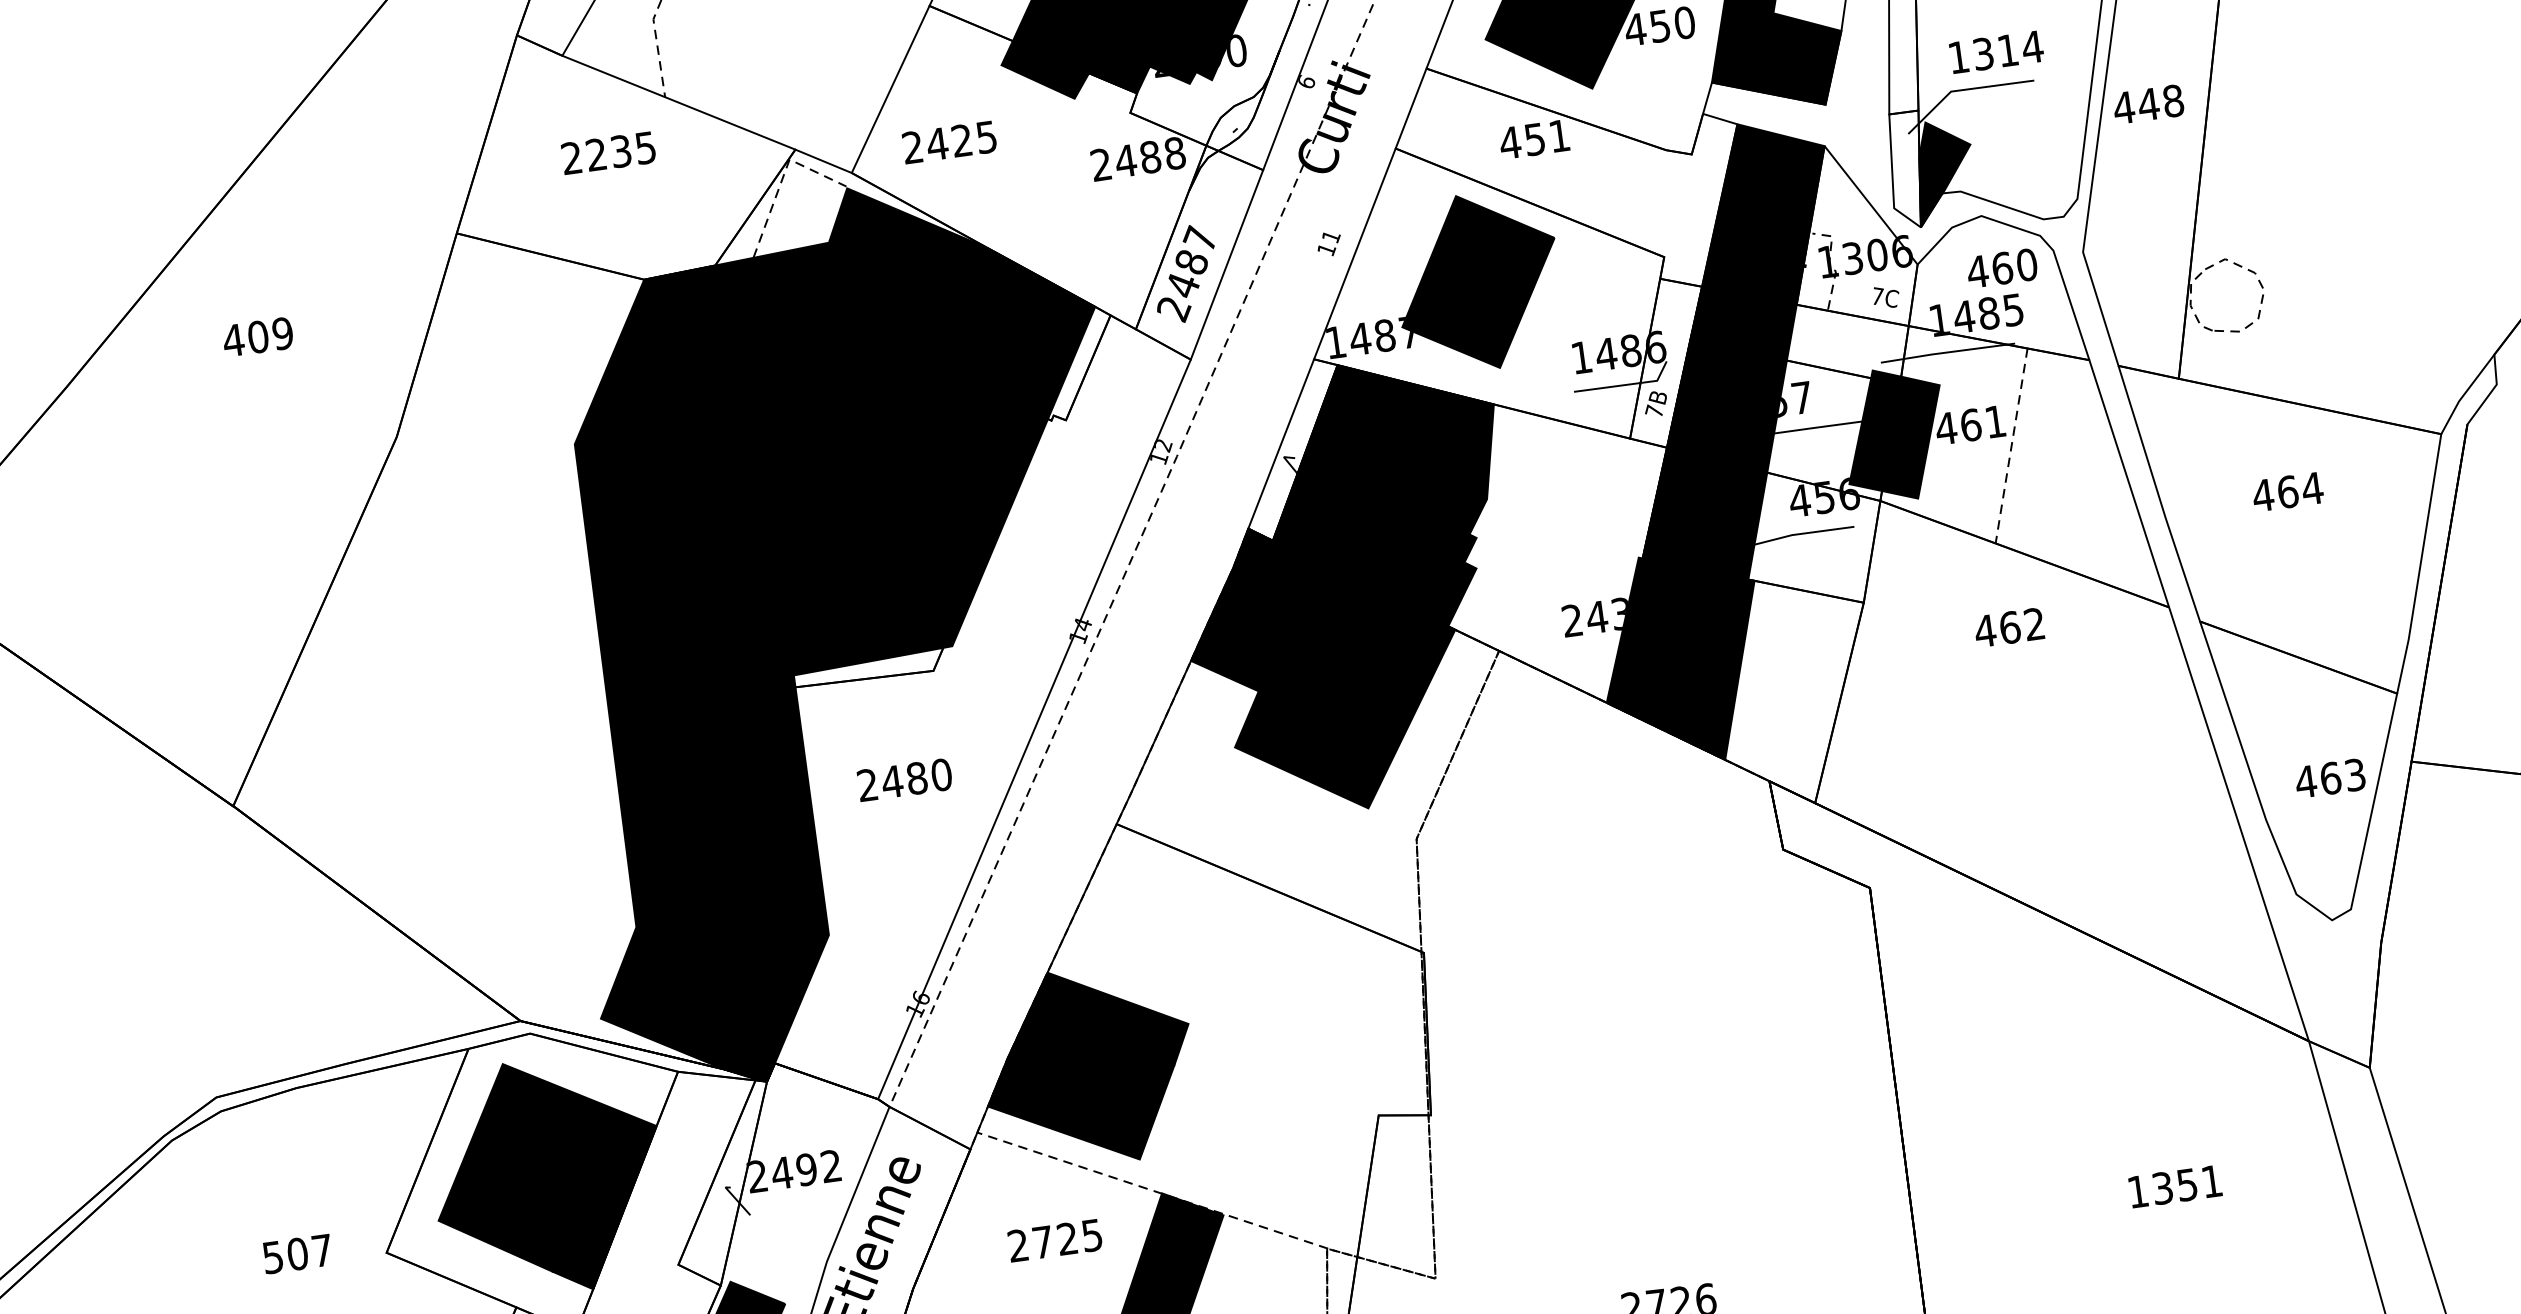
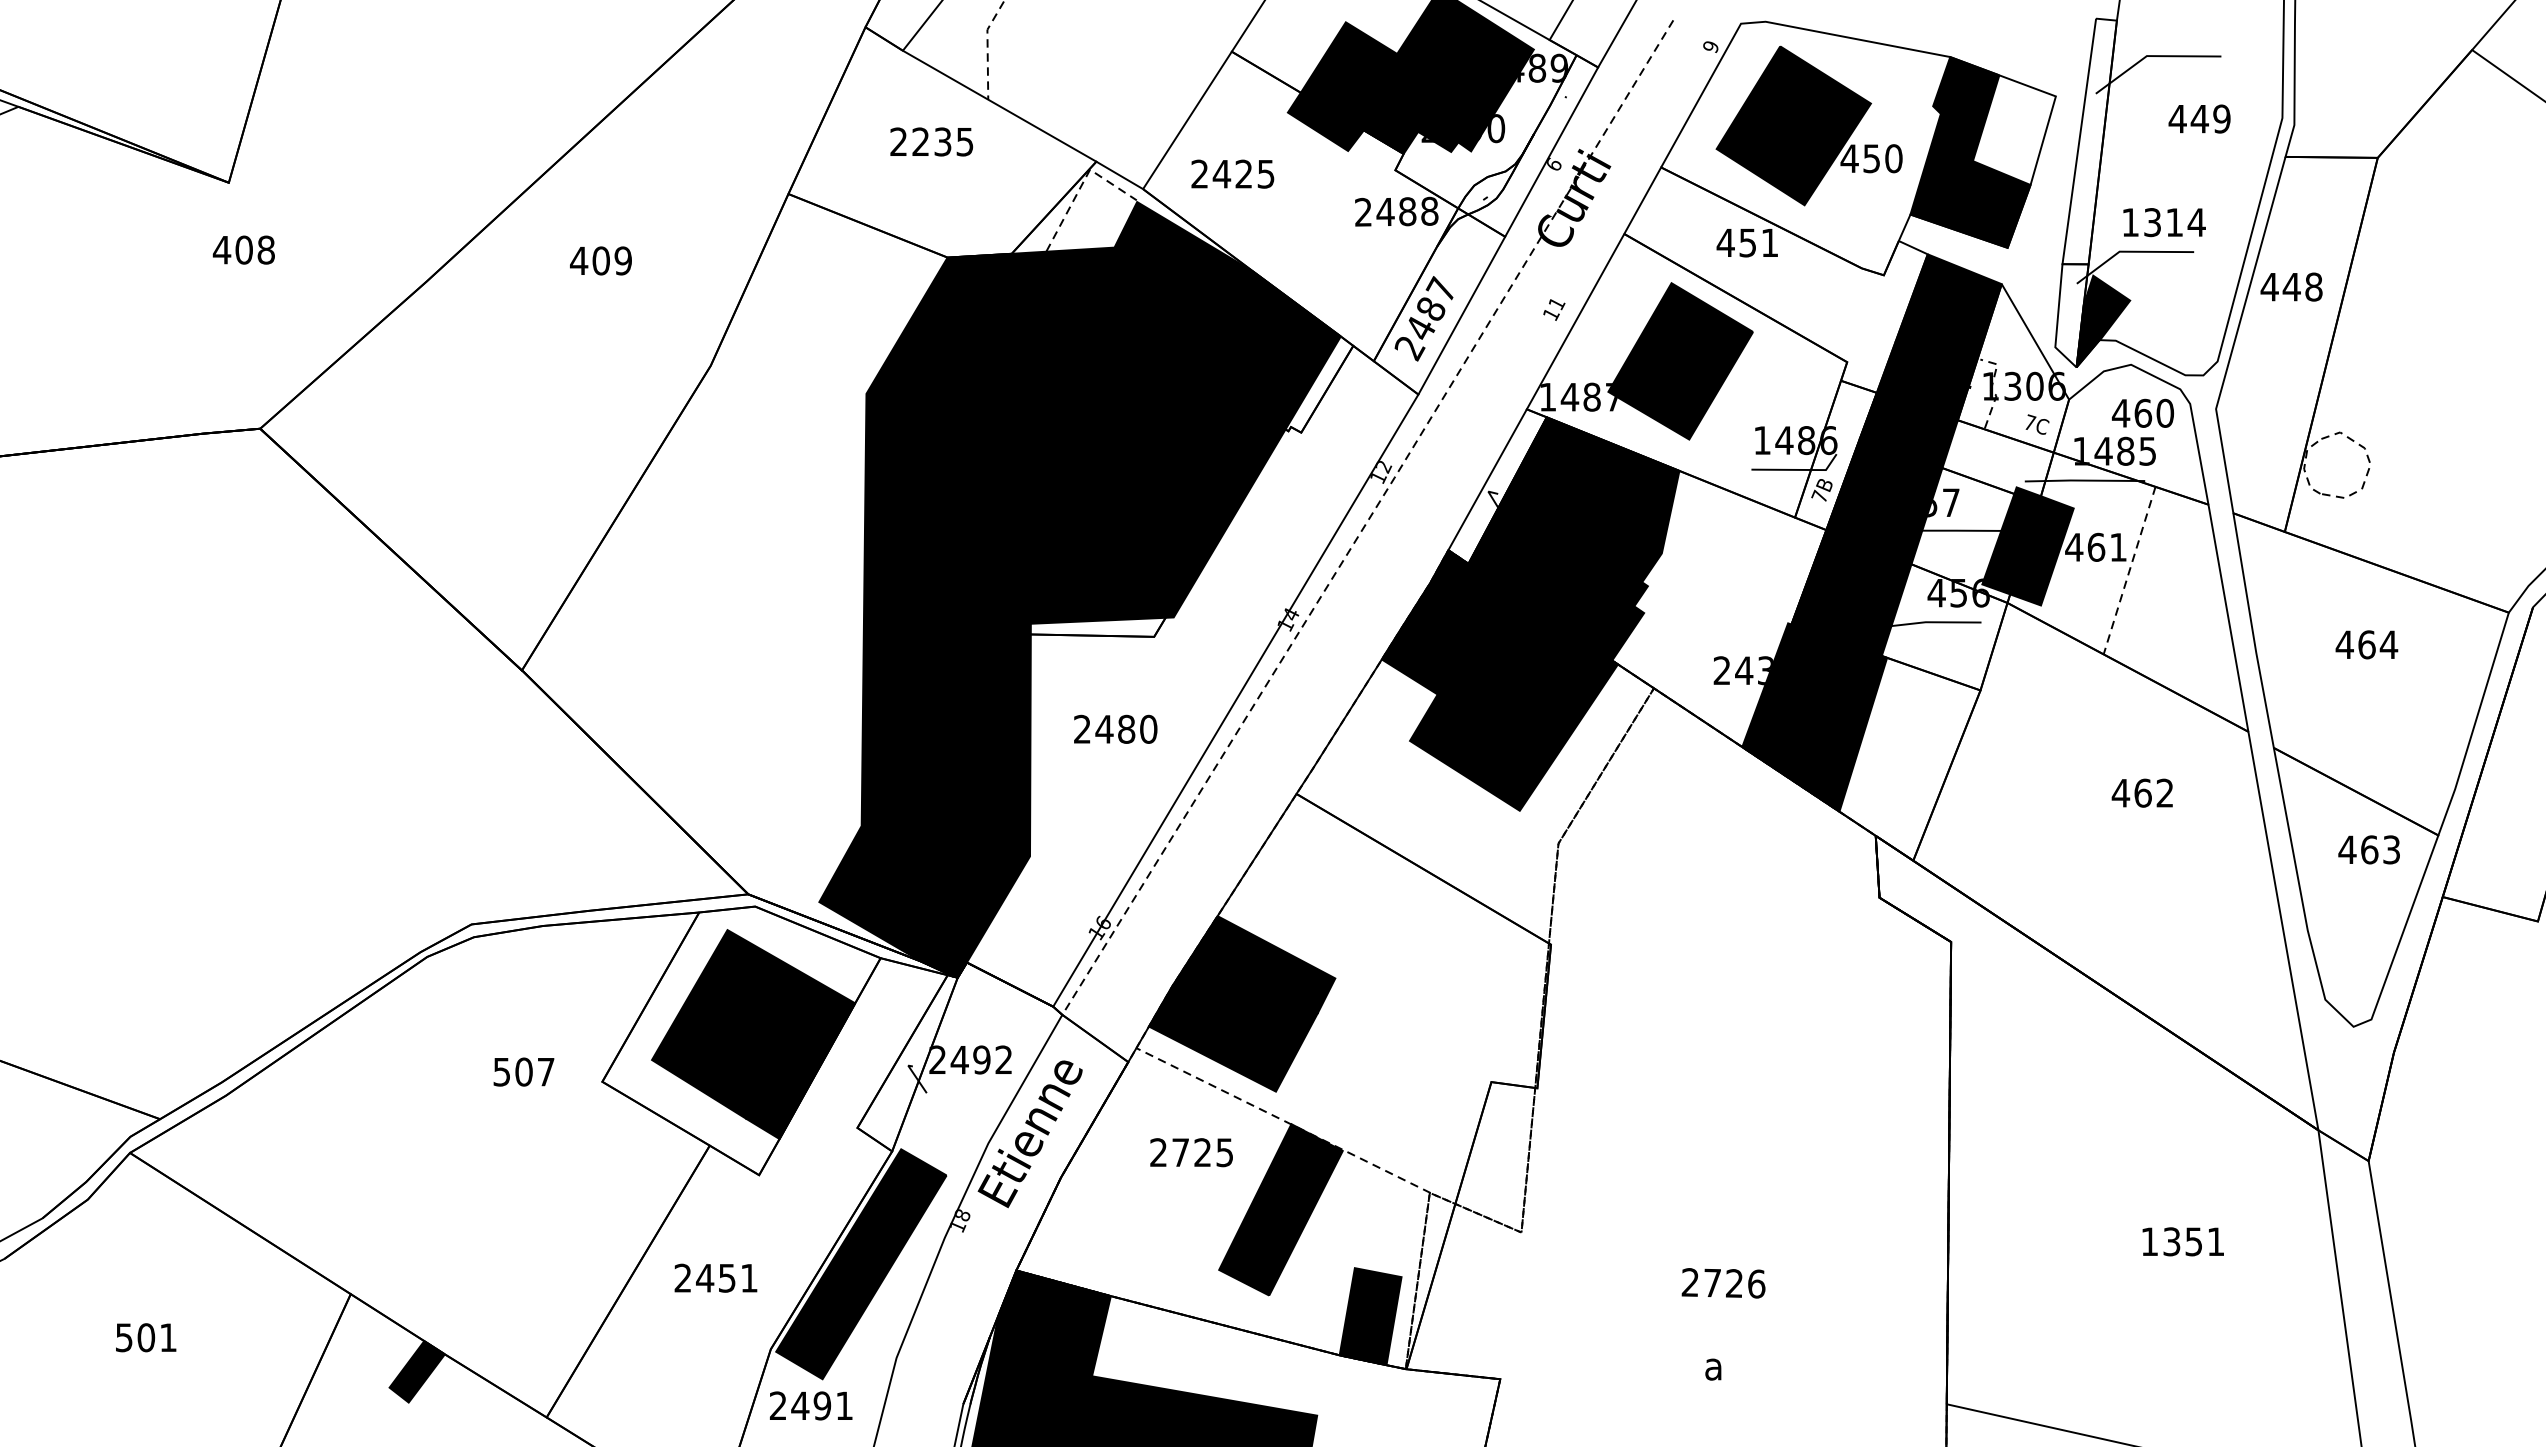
text: (2008, 627) -> (2141, 792), moved
text: (2329, 778) -> (2368, 849), moved

